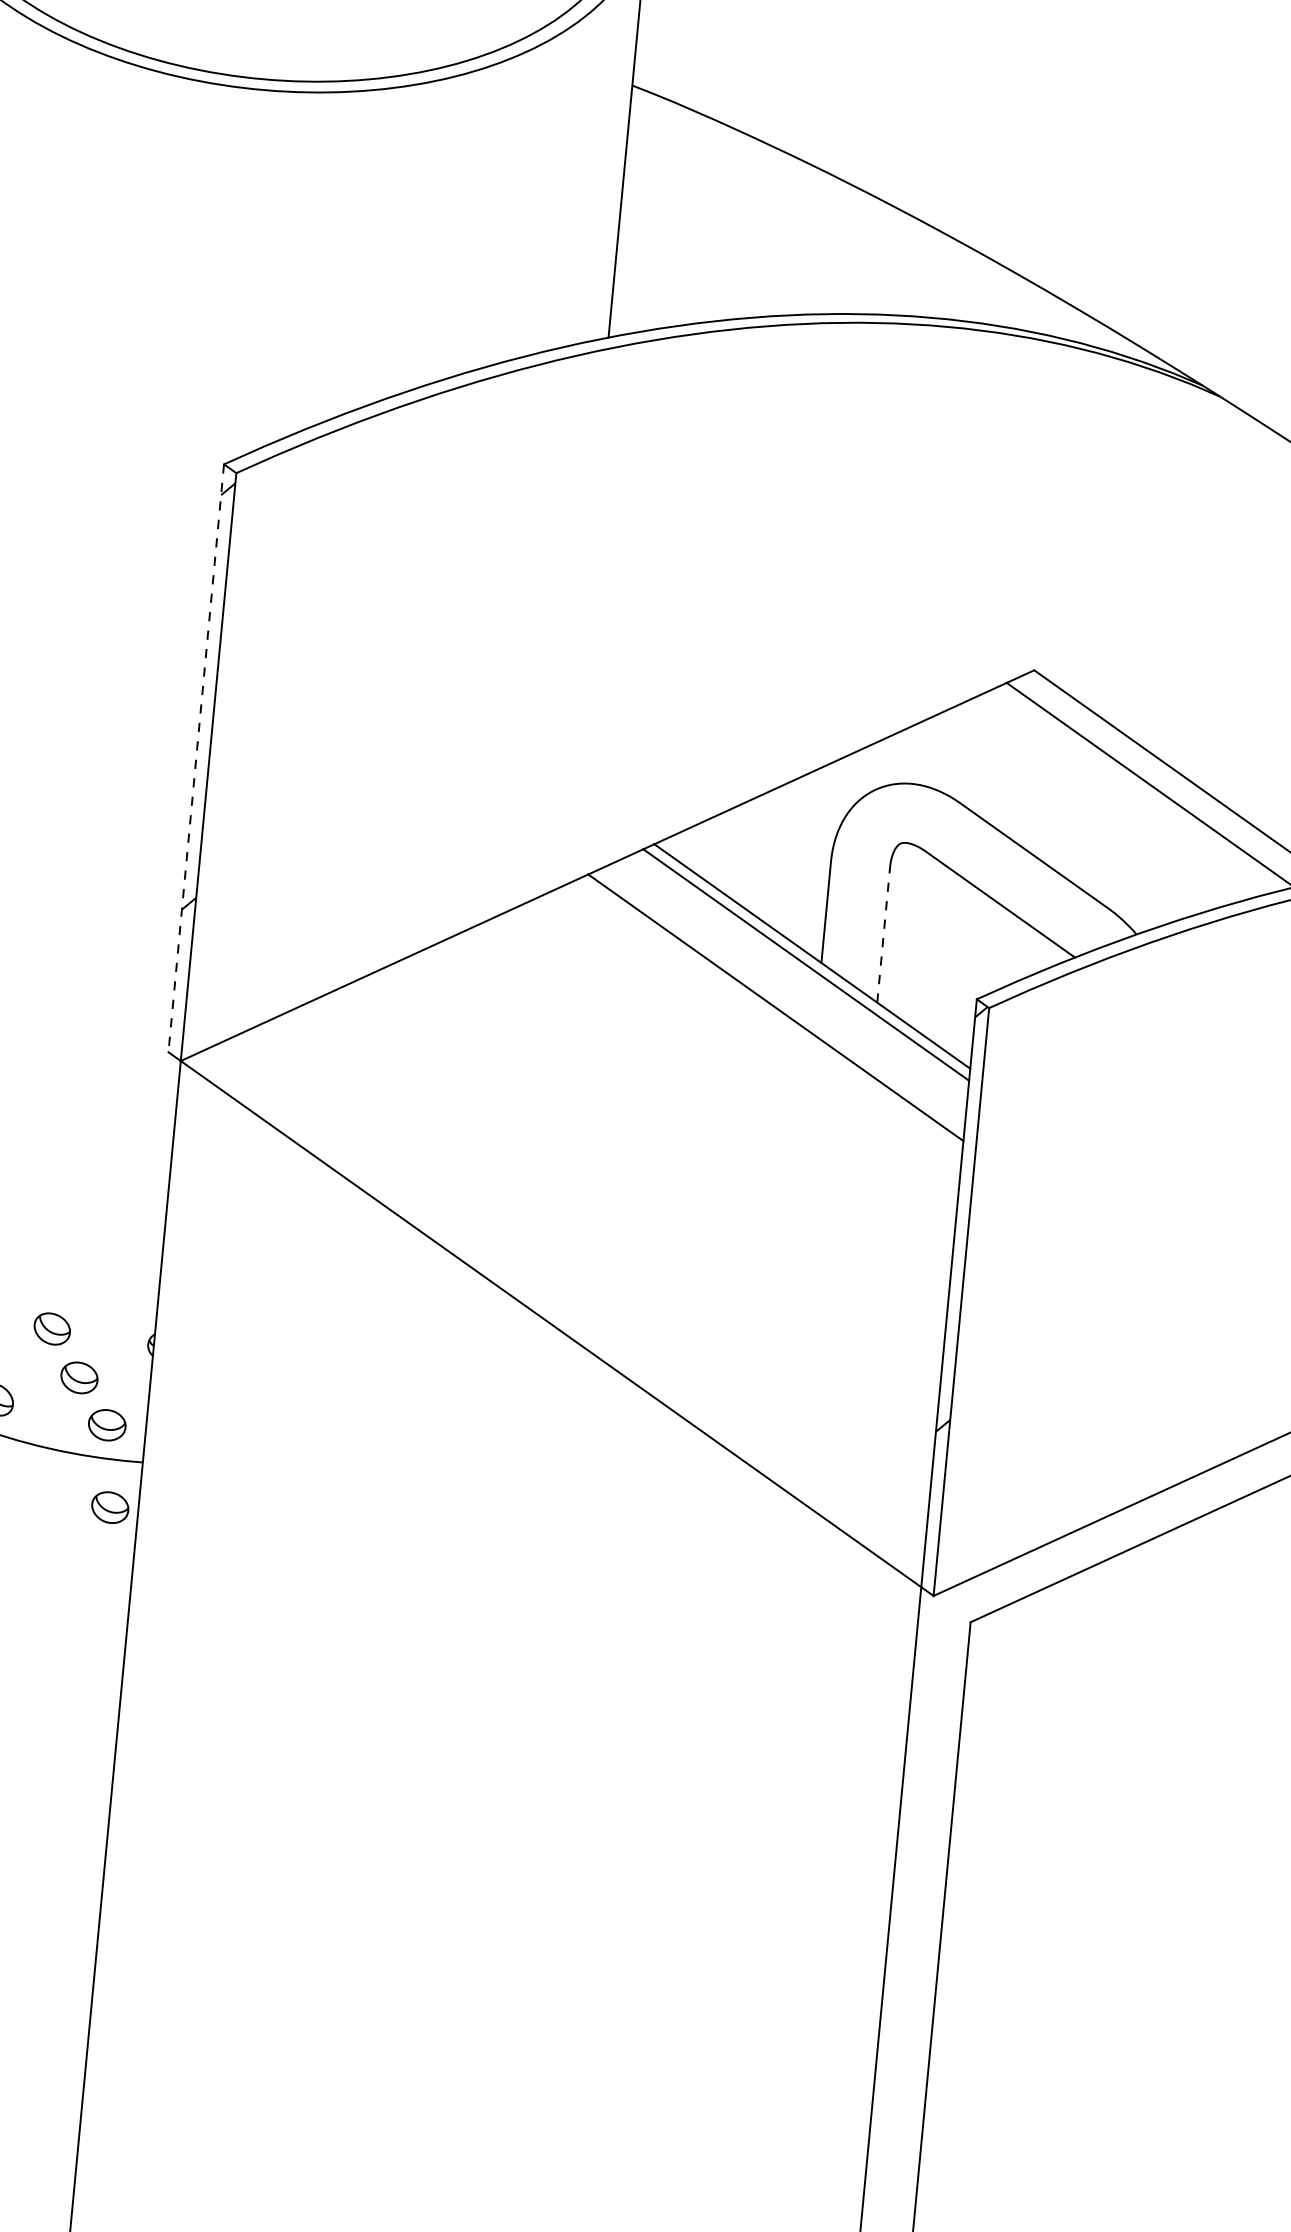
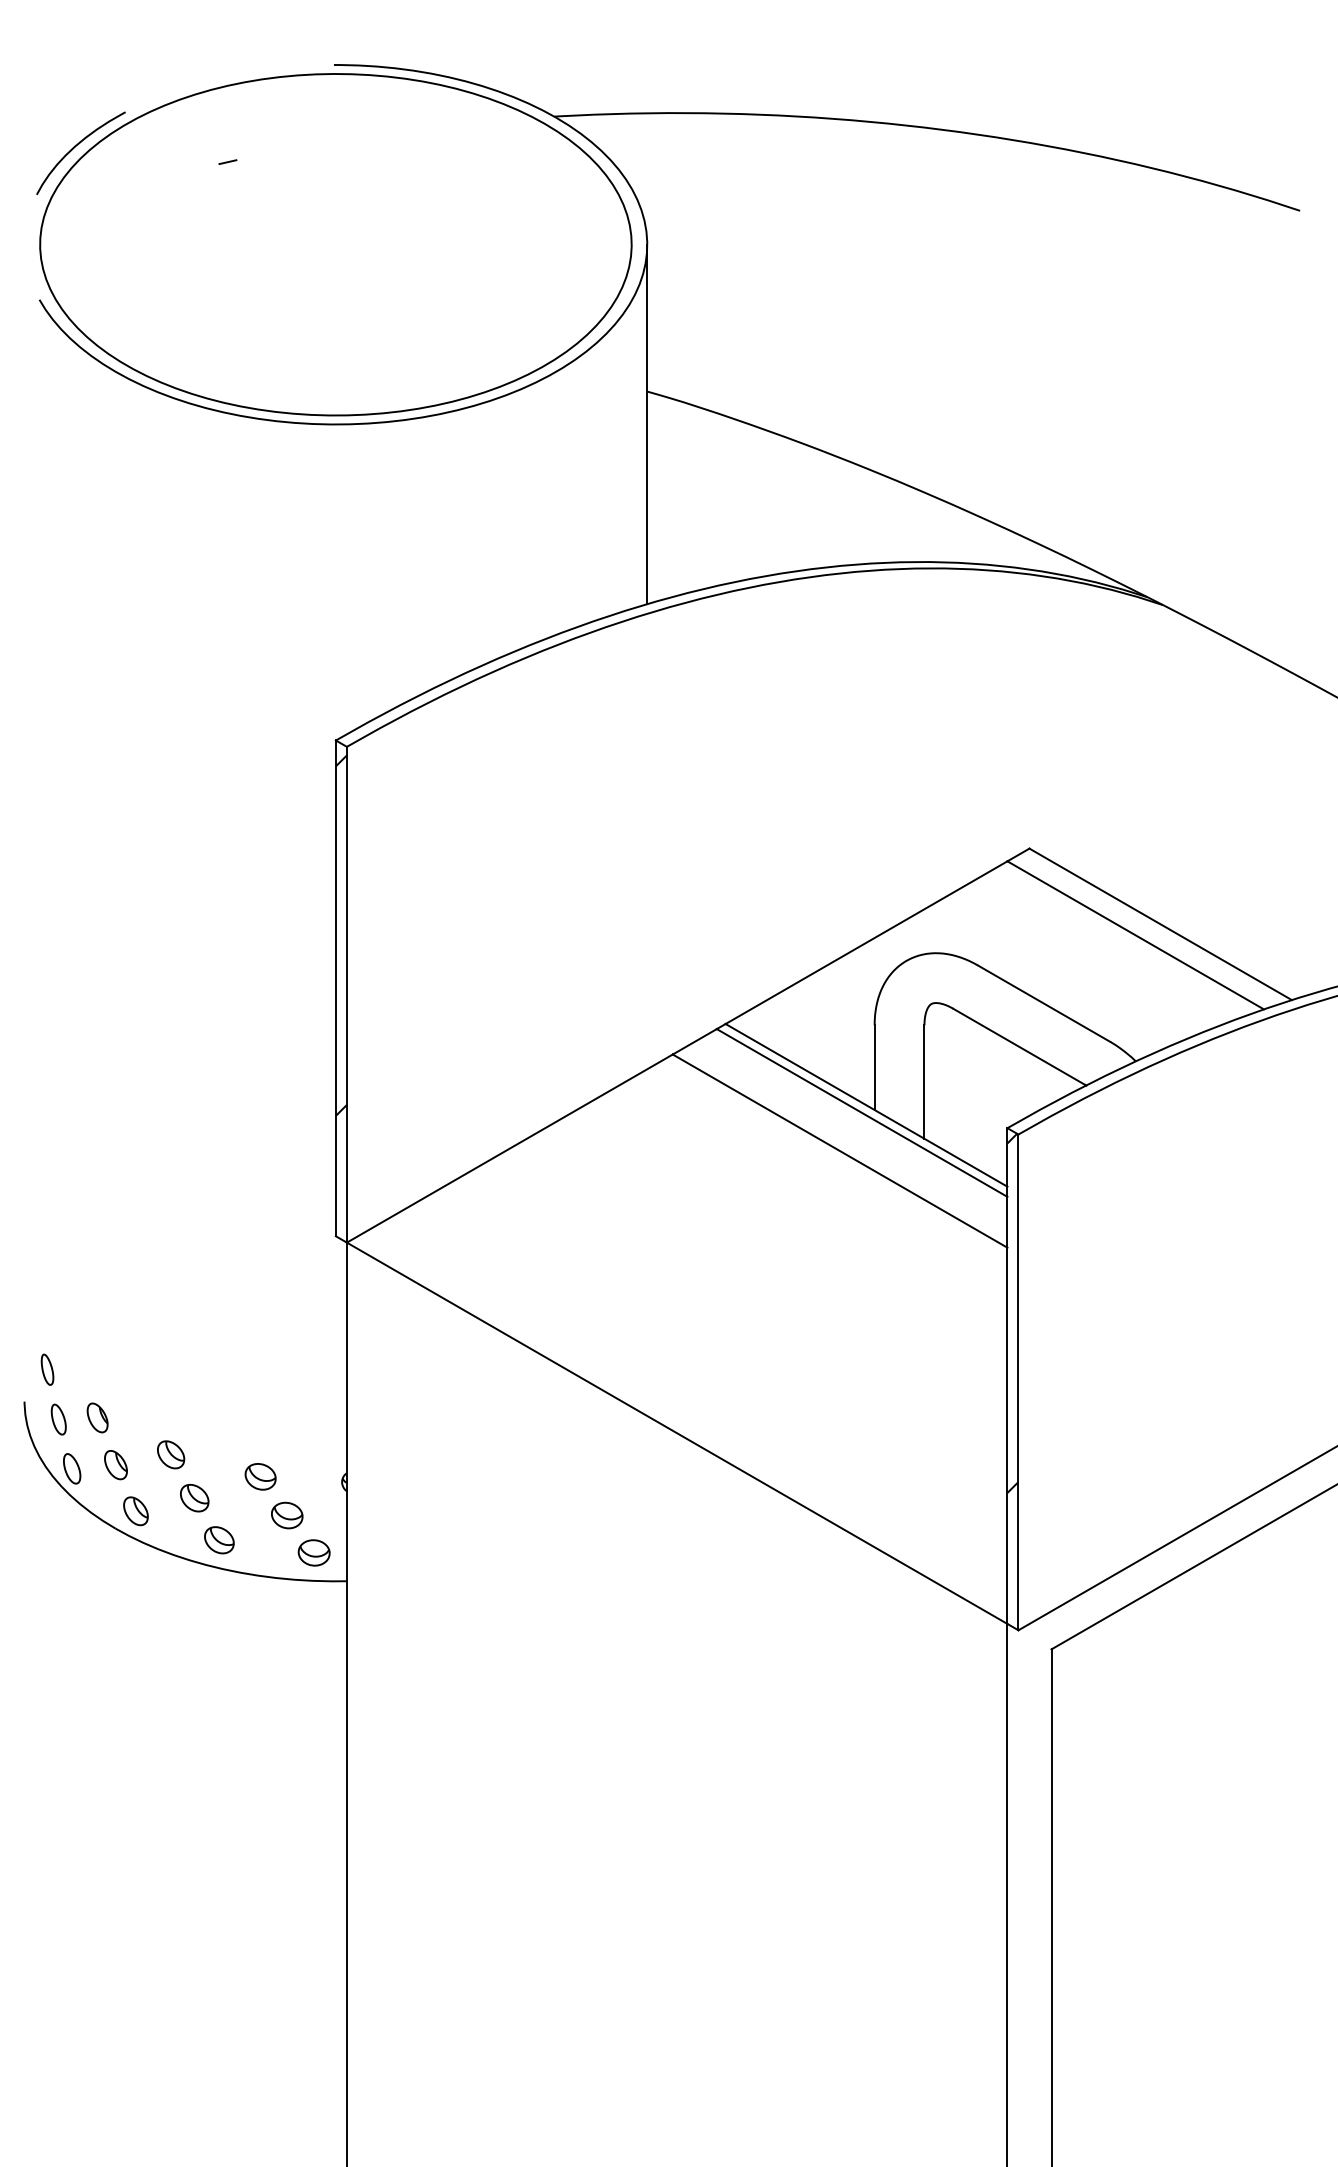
line: (195, 758) -> (335, 988), dashed -> solid
line: (883, 935) -> (924, 1082), dashed -> solid
part: (110, 1507) -> (323, 1621), removed

